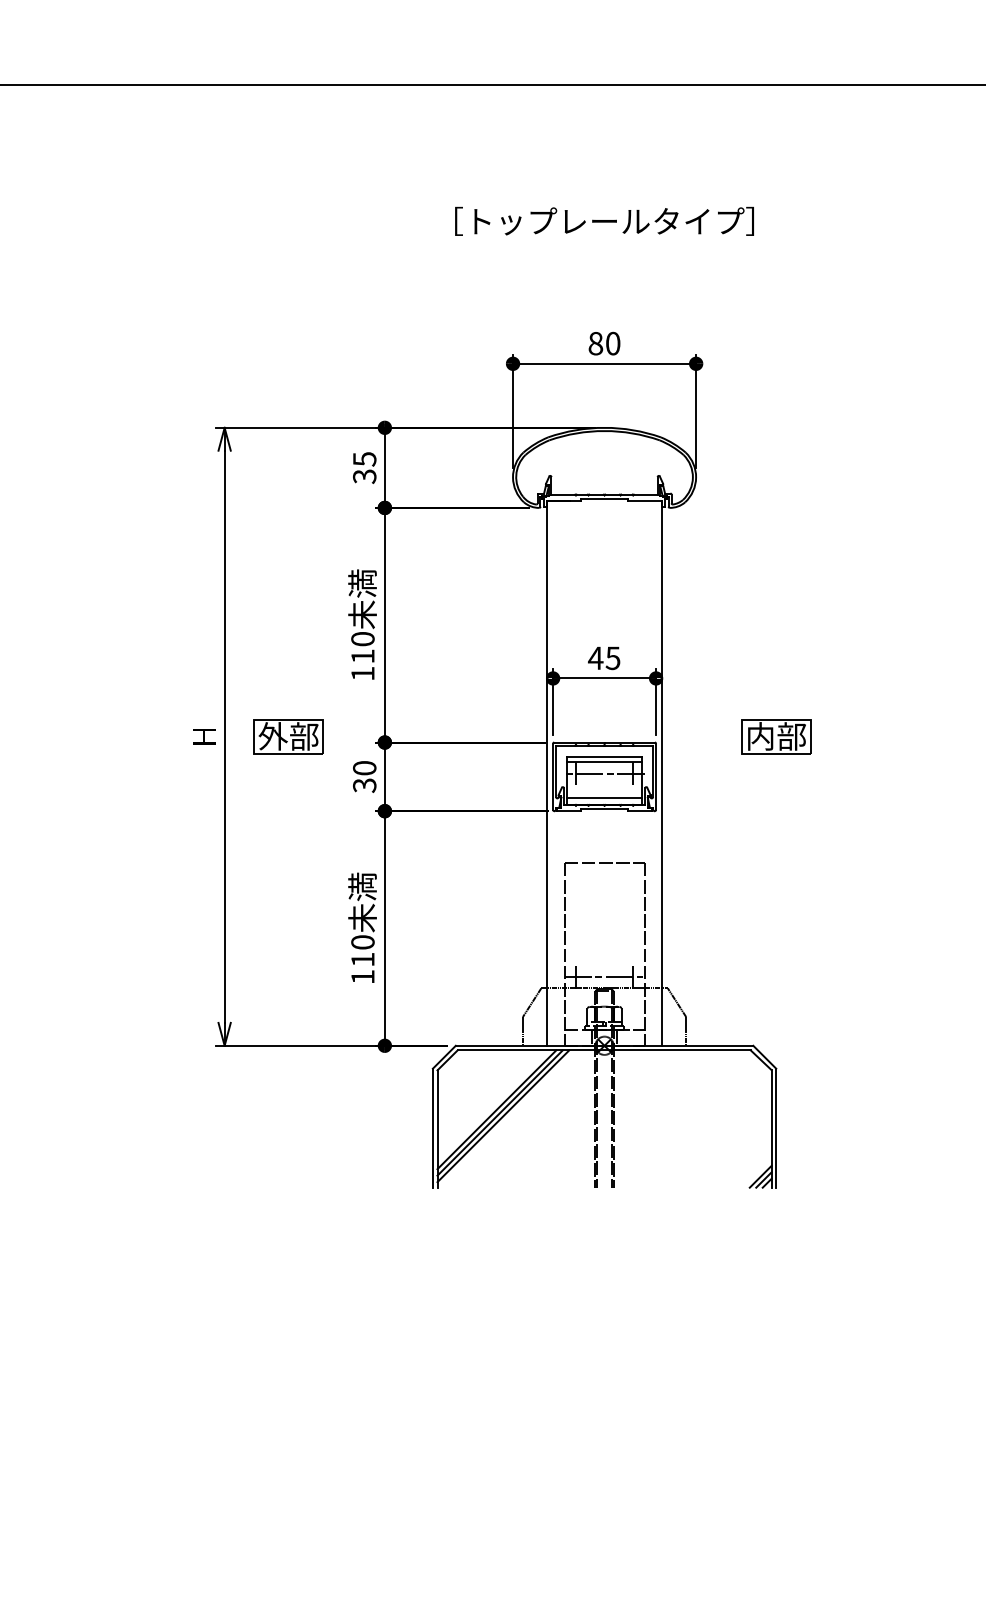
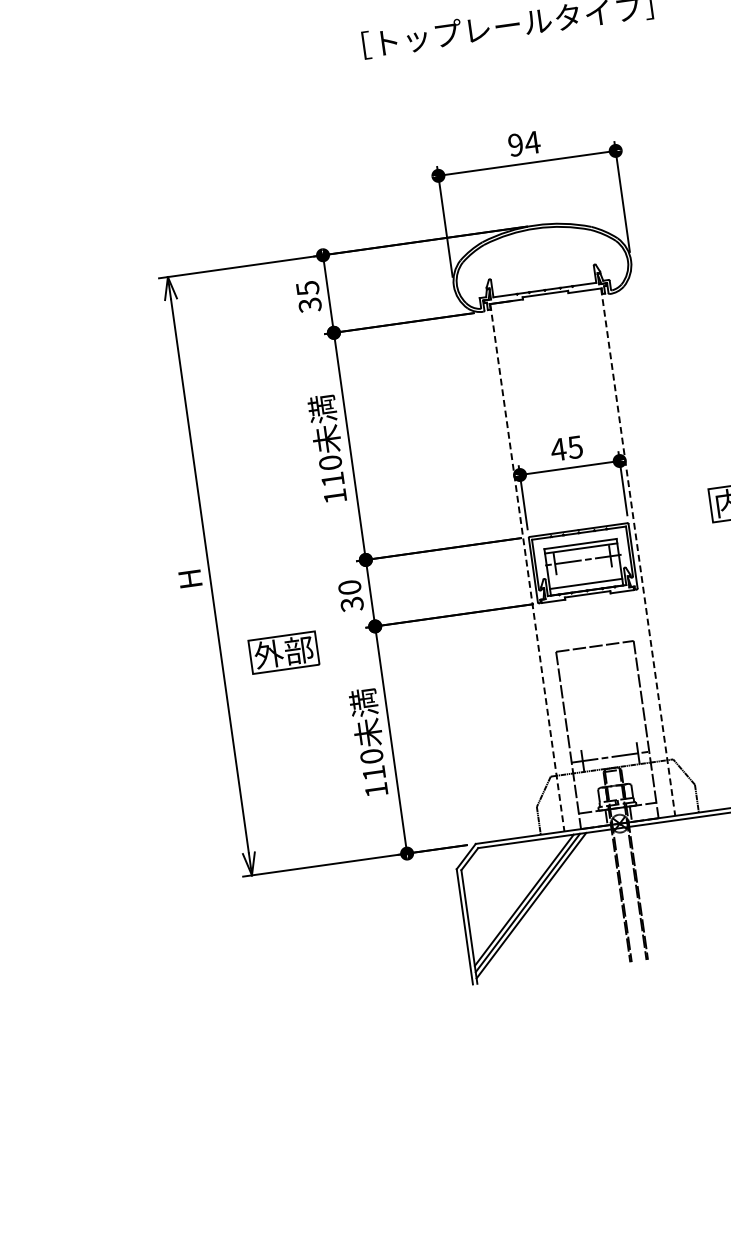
text: (604, 343) -> (524, 143), 80 -> 94
part: (288, 736) -> (283, 652), moved
line: (547, 773) -> (527, 567), solid -> dashed
line: (661, 773) -> (637, 552), solid -> dashed

